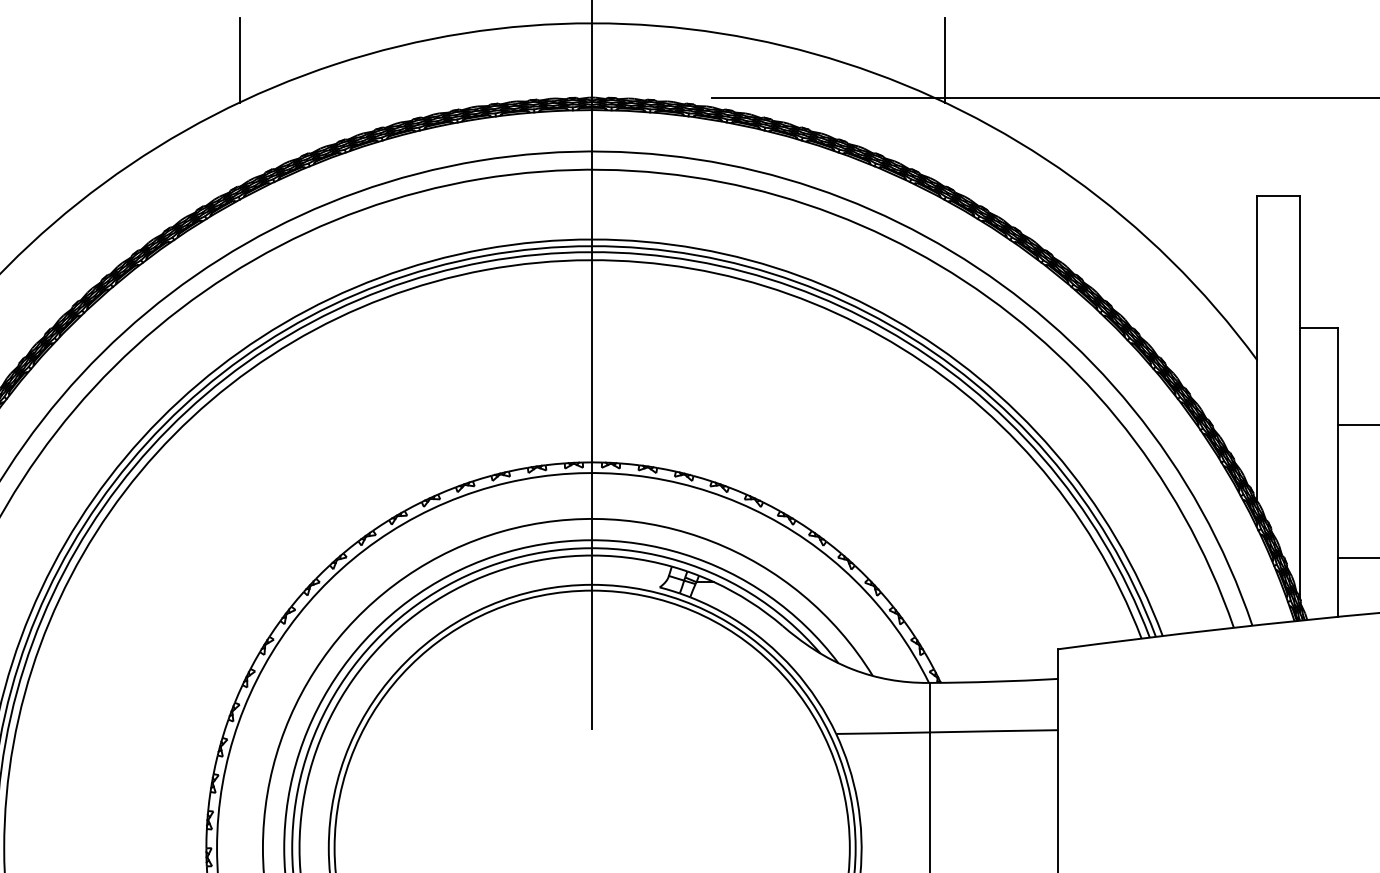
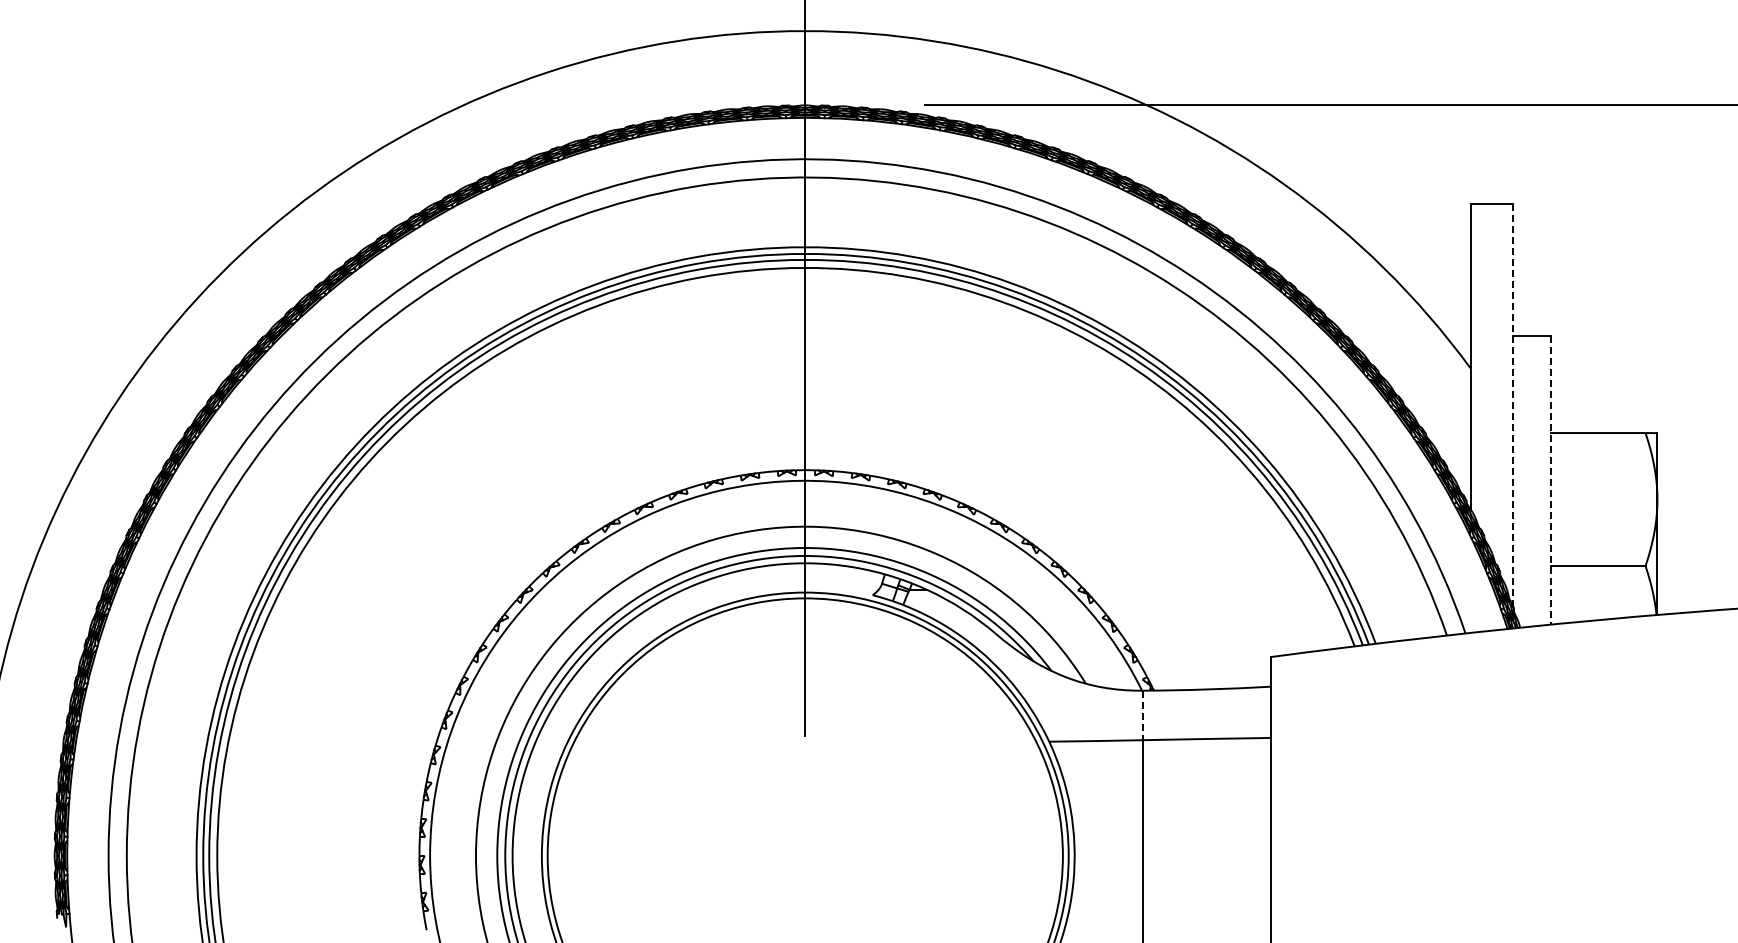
line: (239, 59) -> (452, 67), removed
line: (944, 59) -> (1157, 67), removed
line: (1300, 397) -> (1513, 405), solid -> dashed
line: (1338, 472) -> (1551, 480), solid -> dashed
line: (930, 707) -> (1143, 715), solid -> dashed

